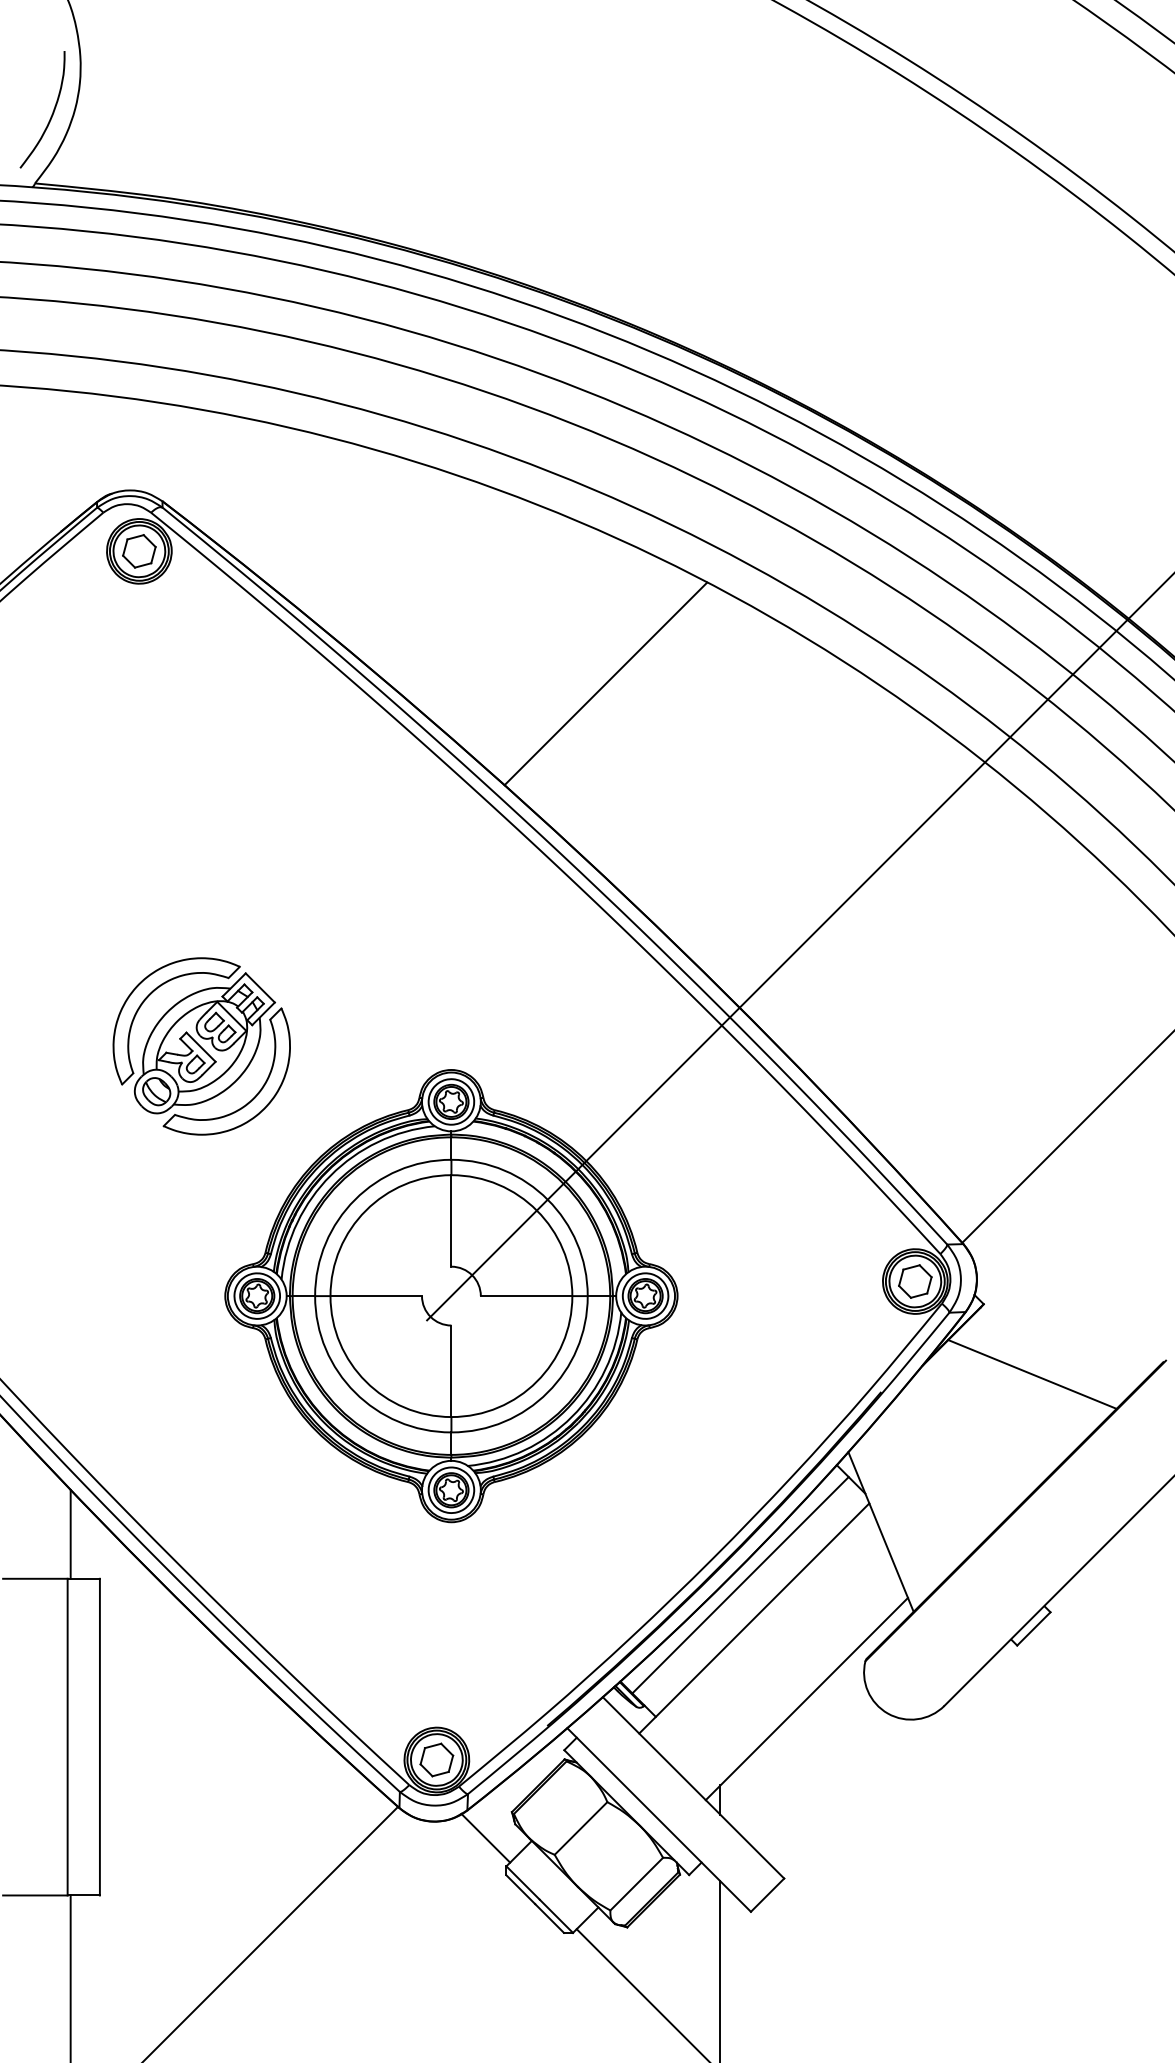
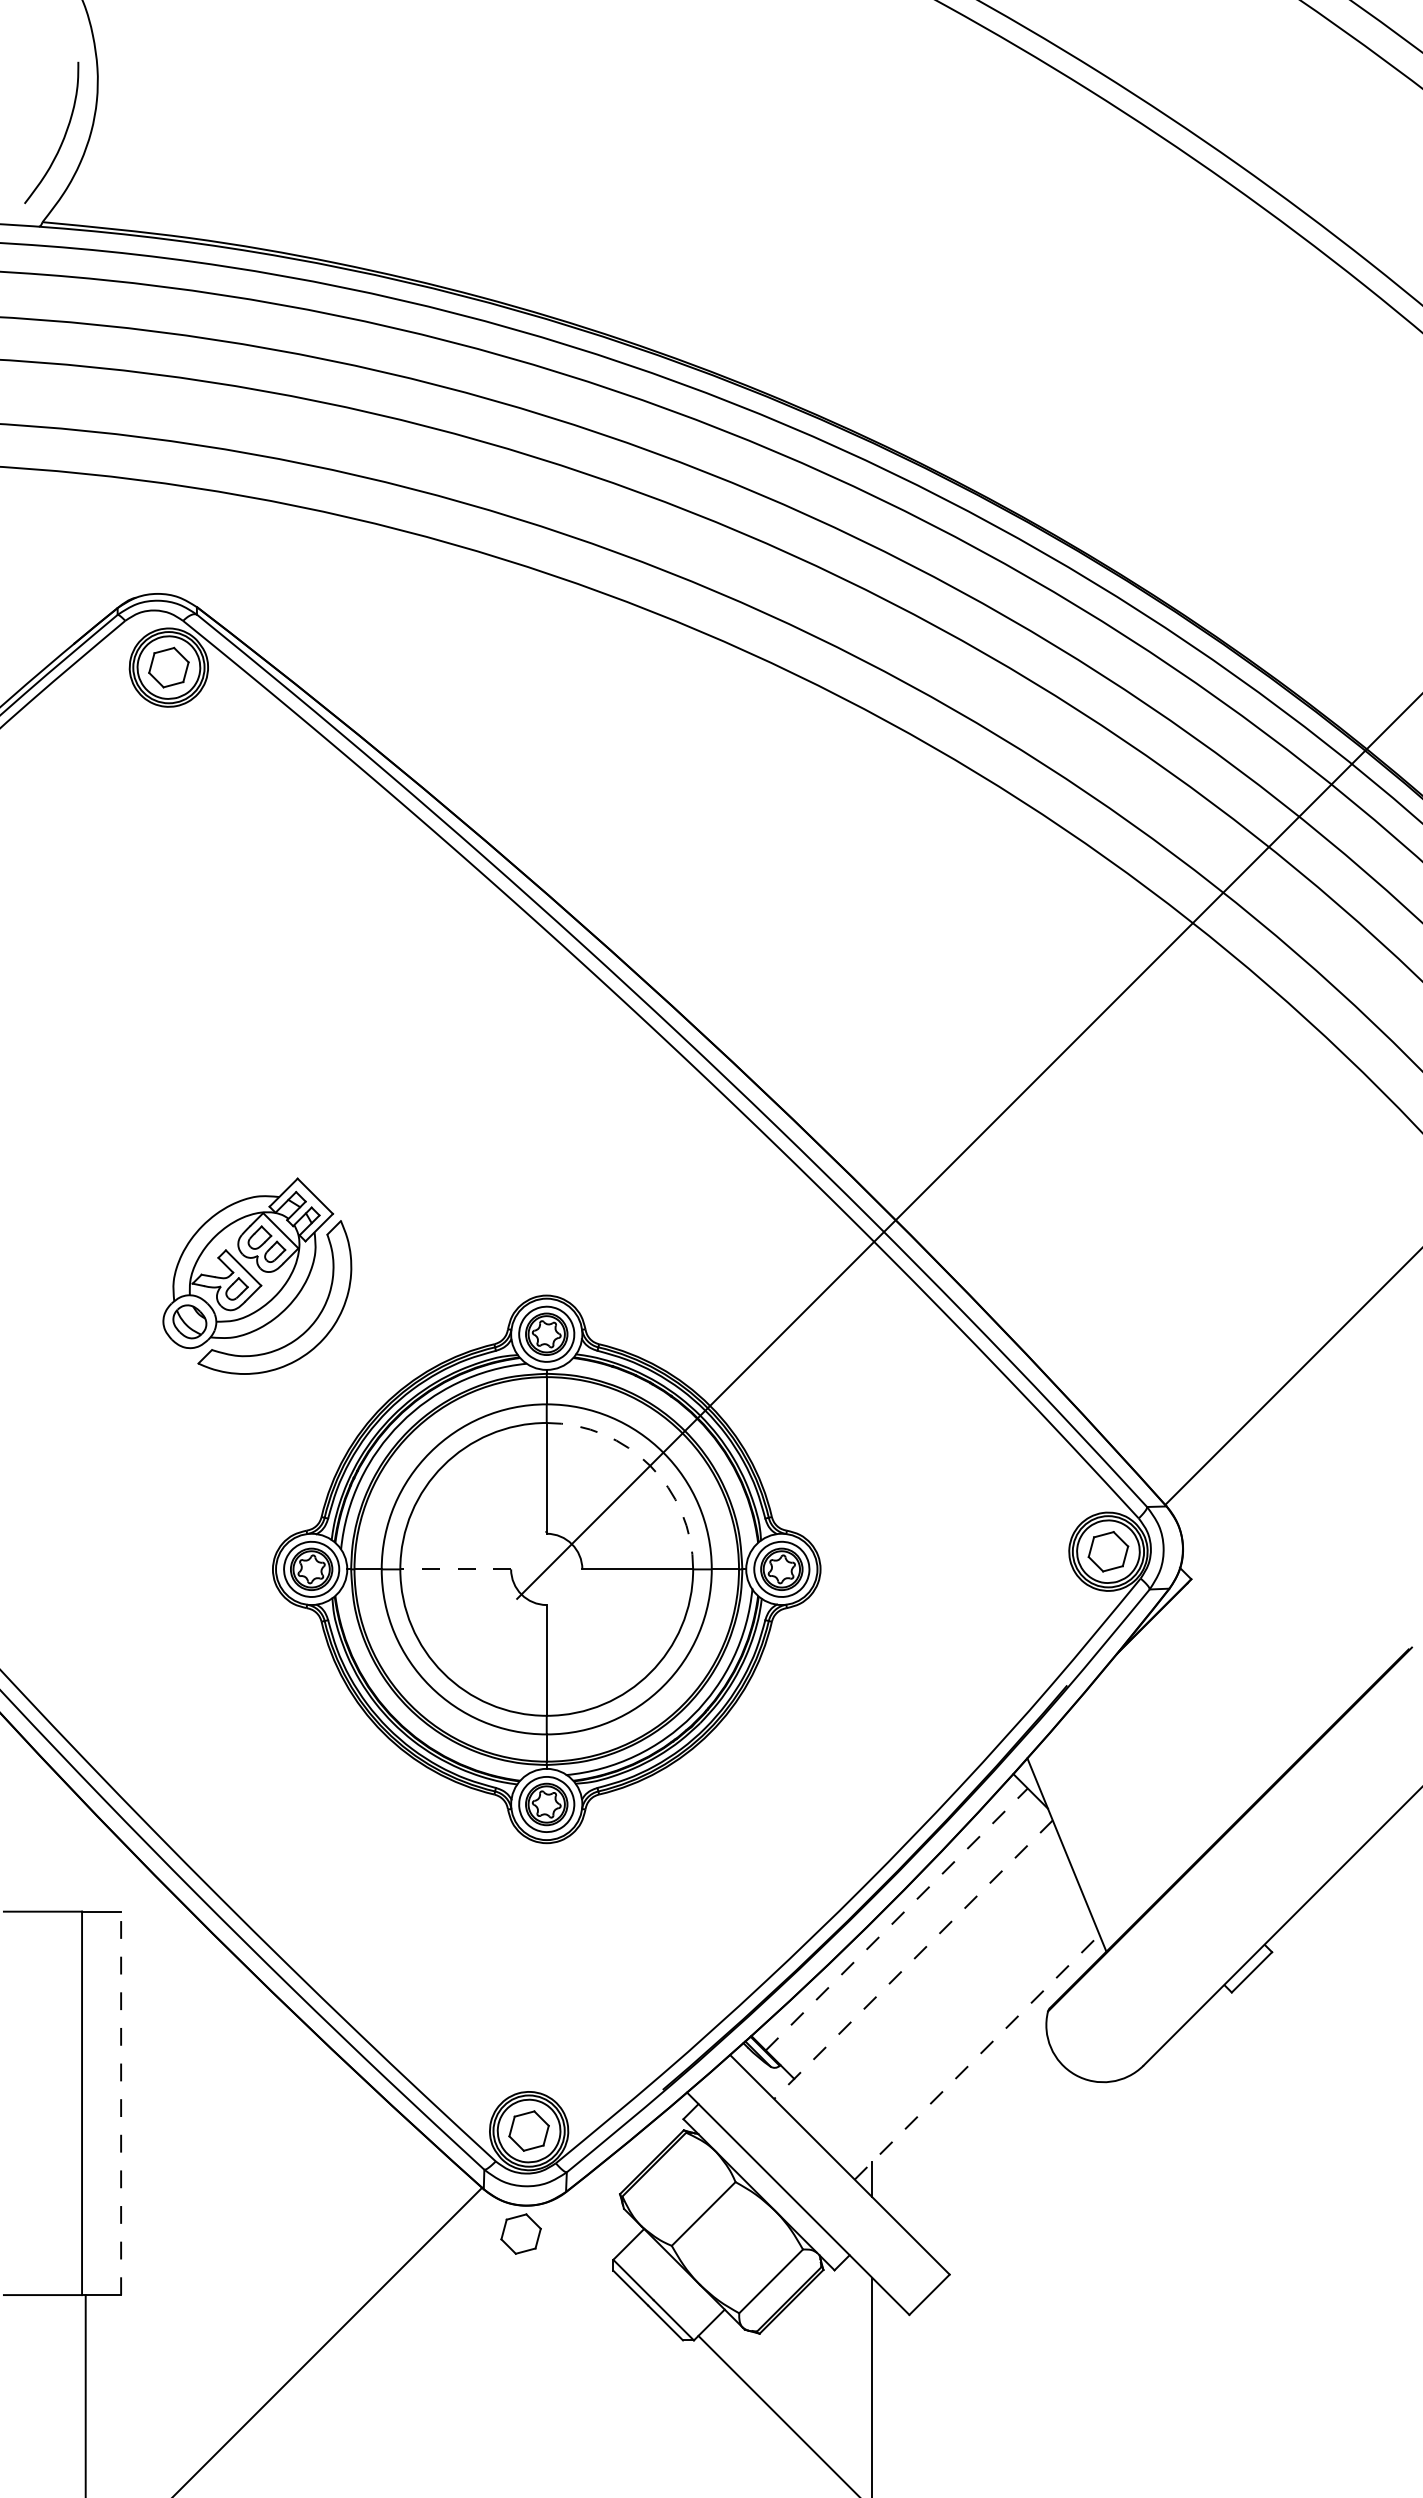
line: (605, 683) -> (733, 827), removed
part: (146, 999) -> (177, 1210), removed
arc: (537, 1210) -> (650, 1465), solid -> dashed
line: (376, 1296) -> (455, 1569), solid -> dashed
line: (1032, 1373) -> (1250, 1663), removed
line: (70, 1534) -> (85, 1857), removed
line: (741, 1585) -> (897, 1919), solid -> dashed
line: (754, 1619) -> (913, 1960), solid -> dashed
line: (807, 1698) -> (977, 2056), solid -> dashed
line: (100, 1737) -> (121, 2103), solid -> dashed
line: (485, 1837) -> (587, 2225), removed
part: (429, 1844) -> (520, 2233), added

